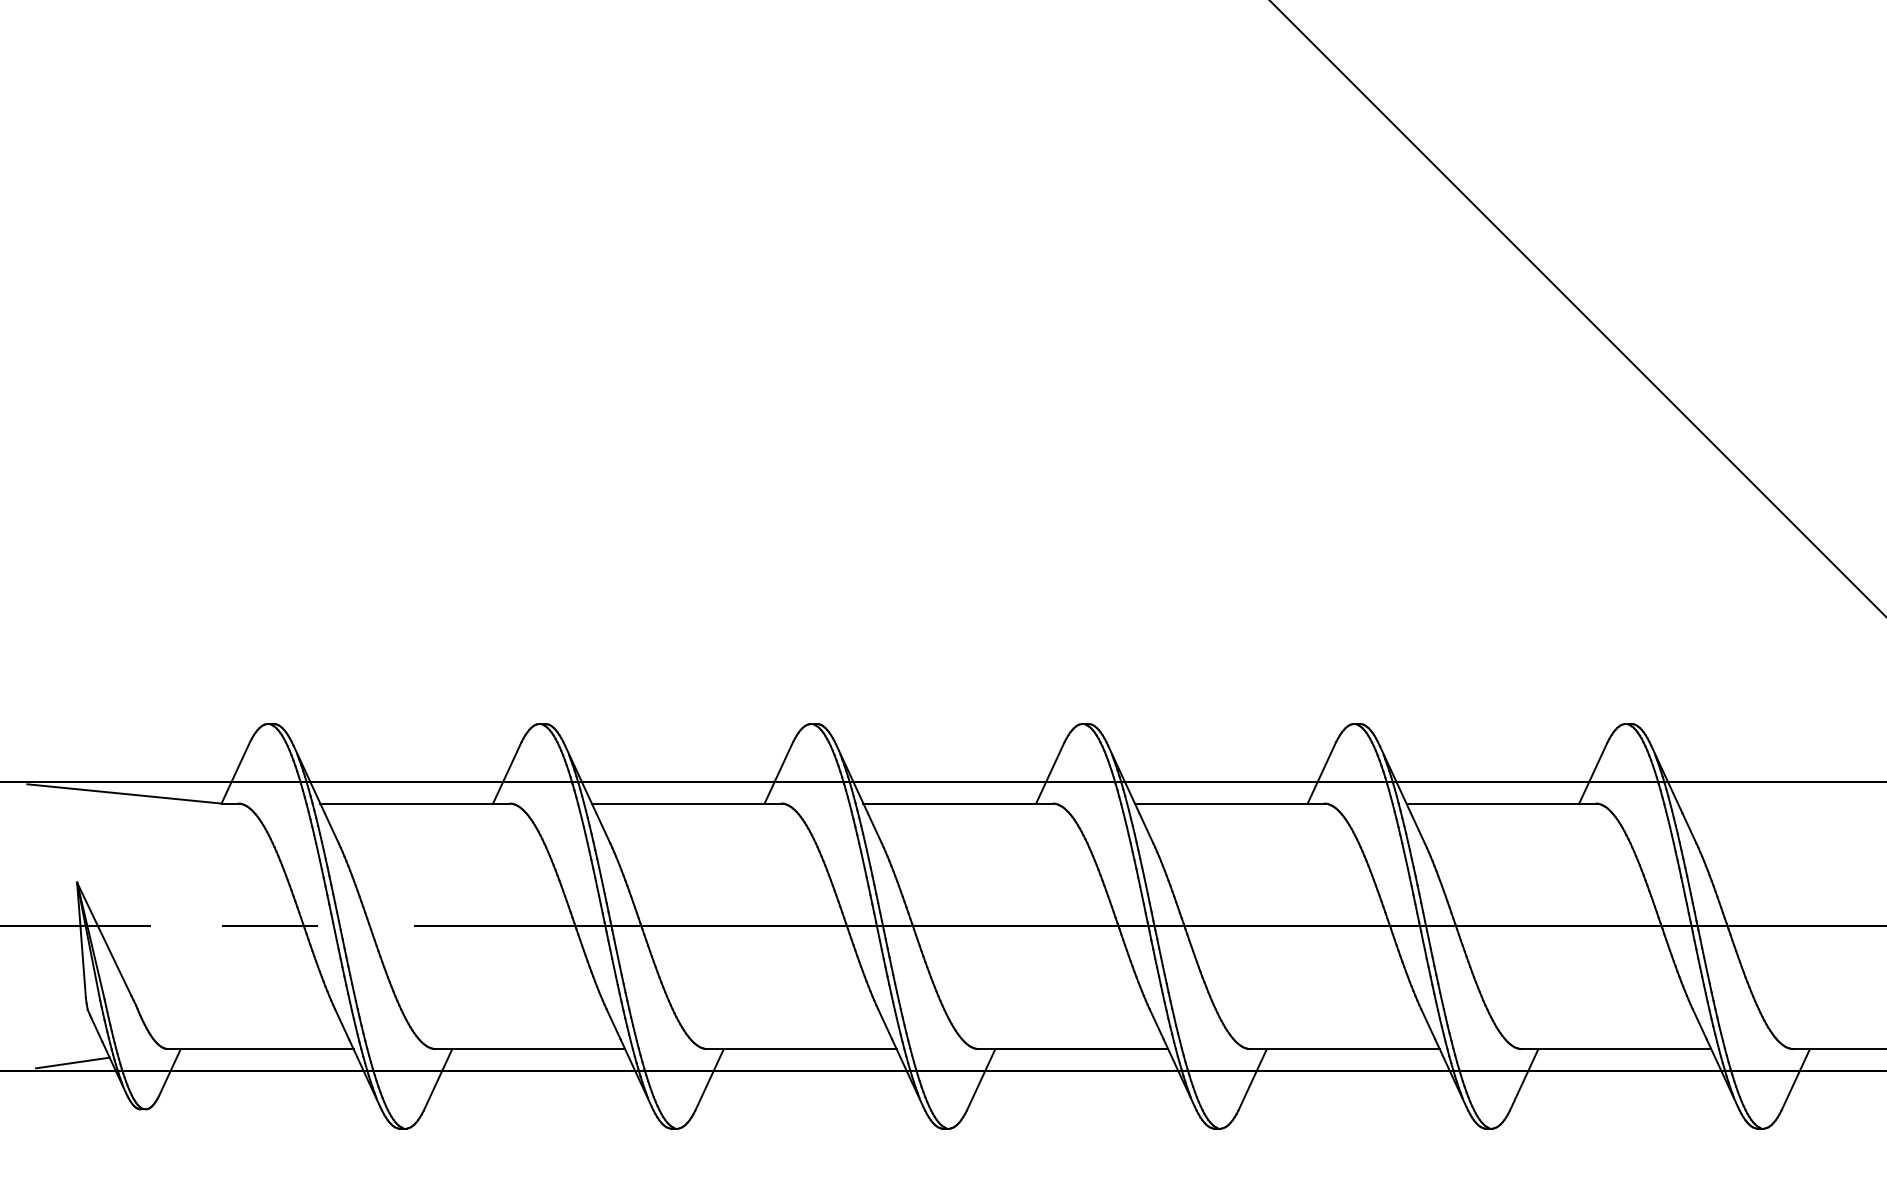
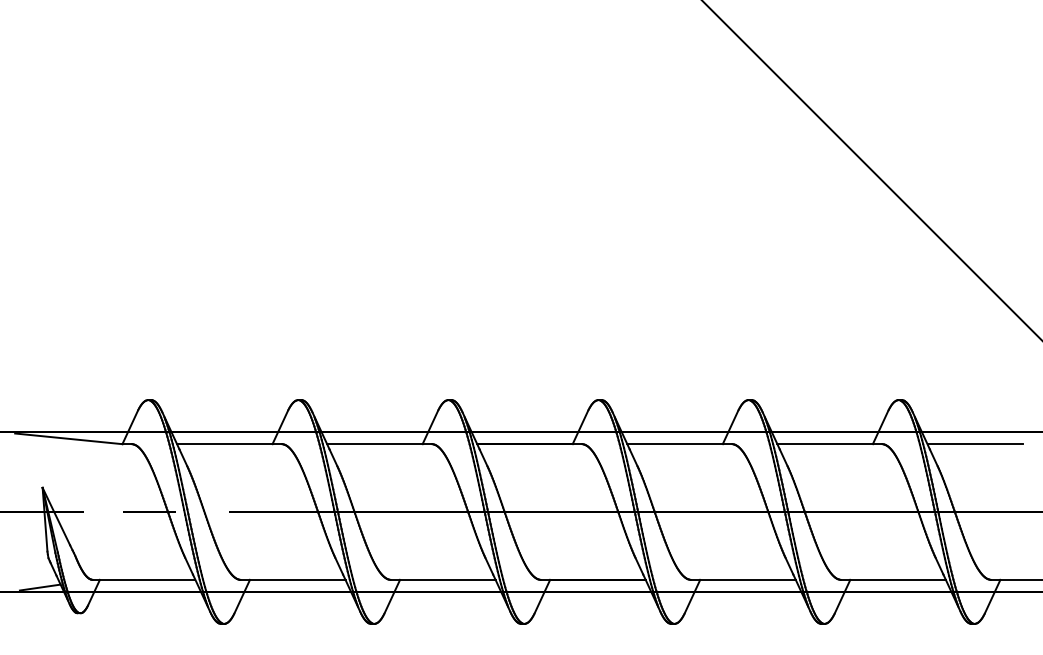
line: (1763, 804) -> (974, 444), added

